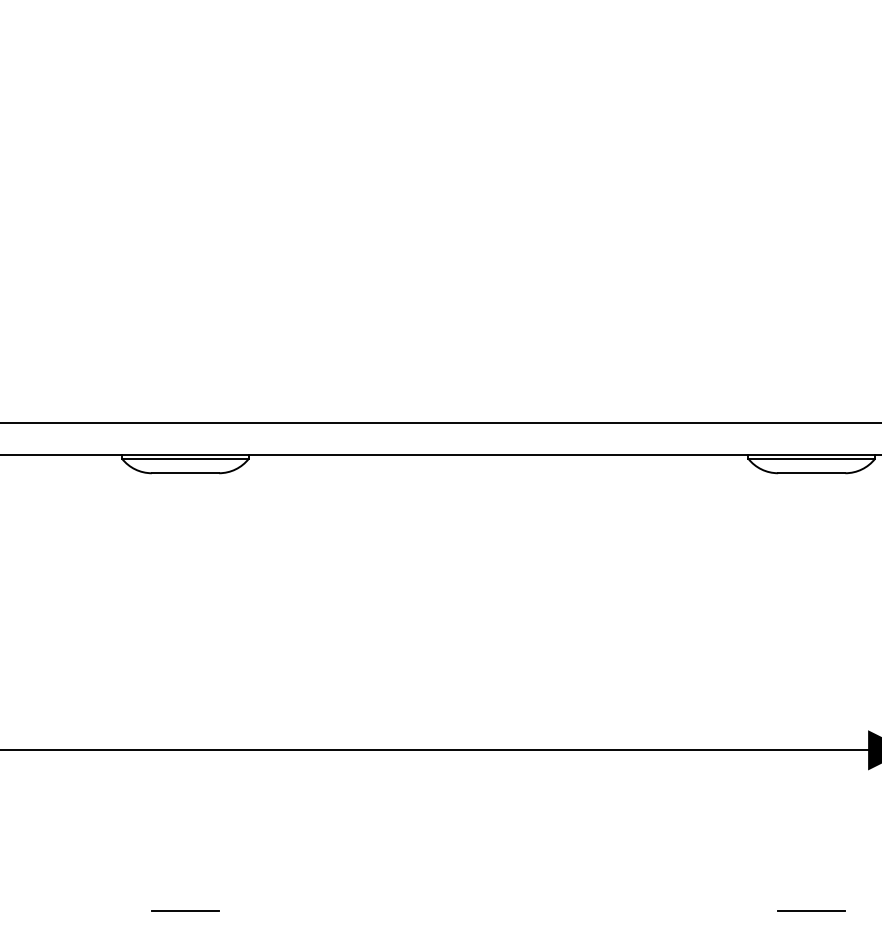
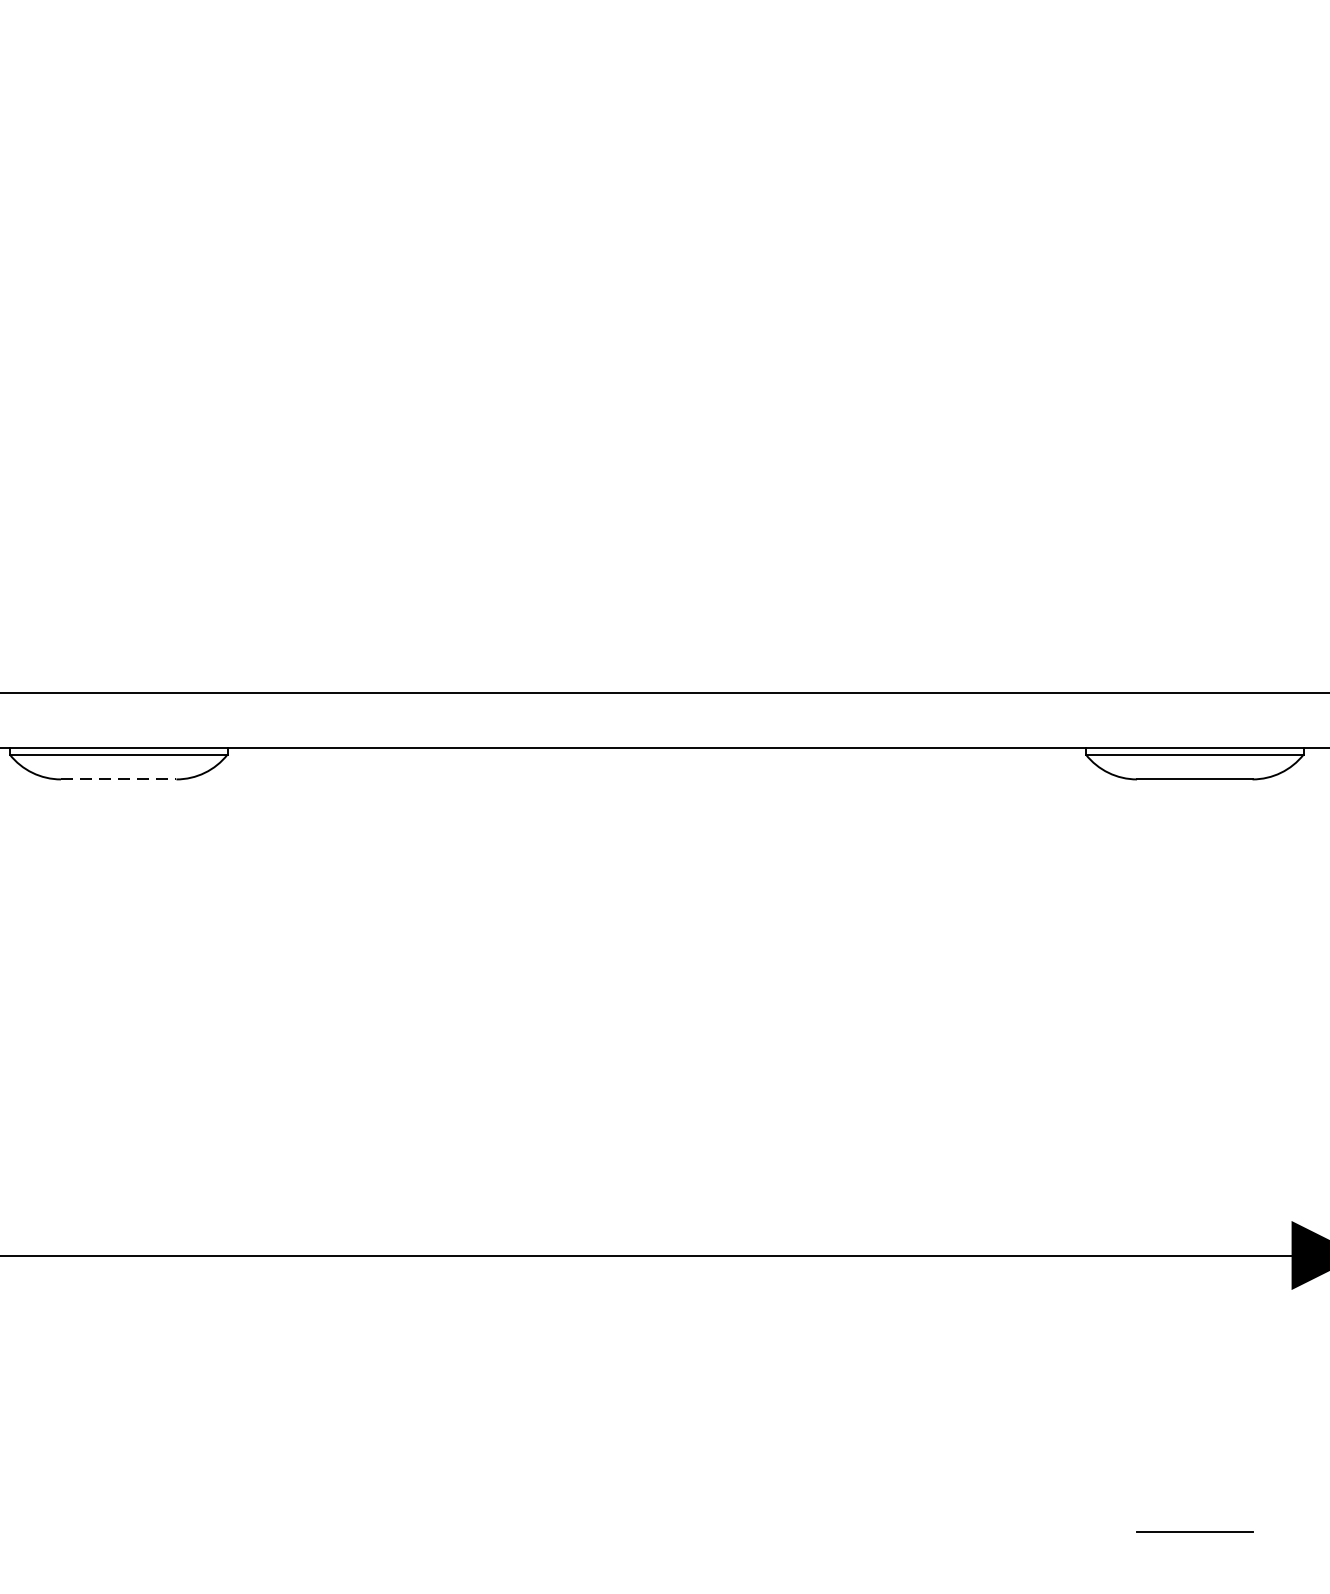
line: (185, 473) -> (118, 779), solid -> dashed
line: (185, 910) -> (118, 1530), removed

